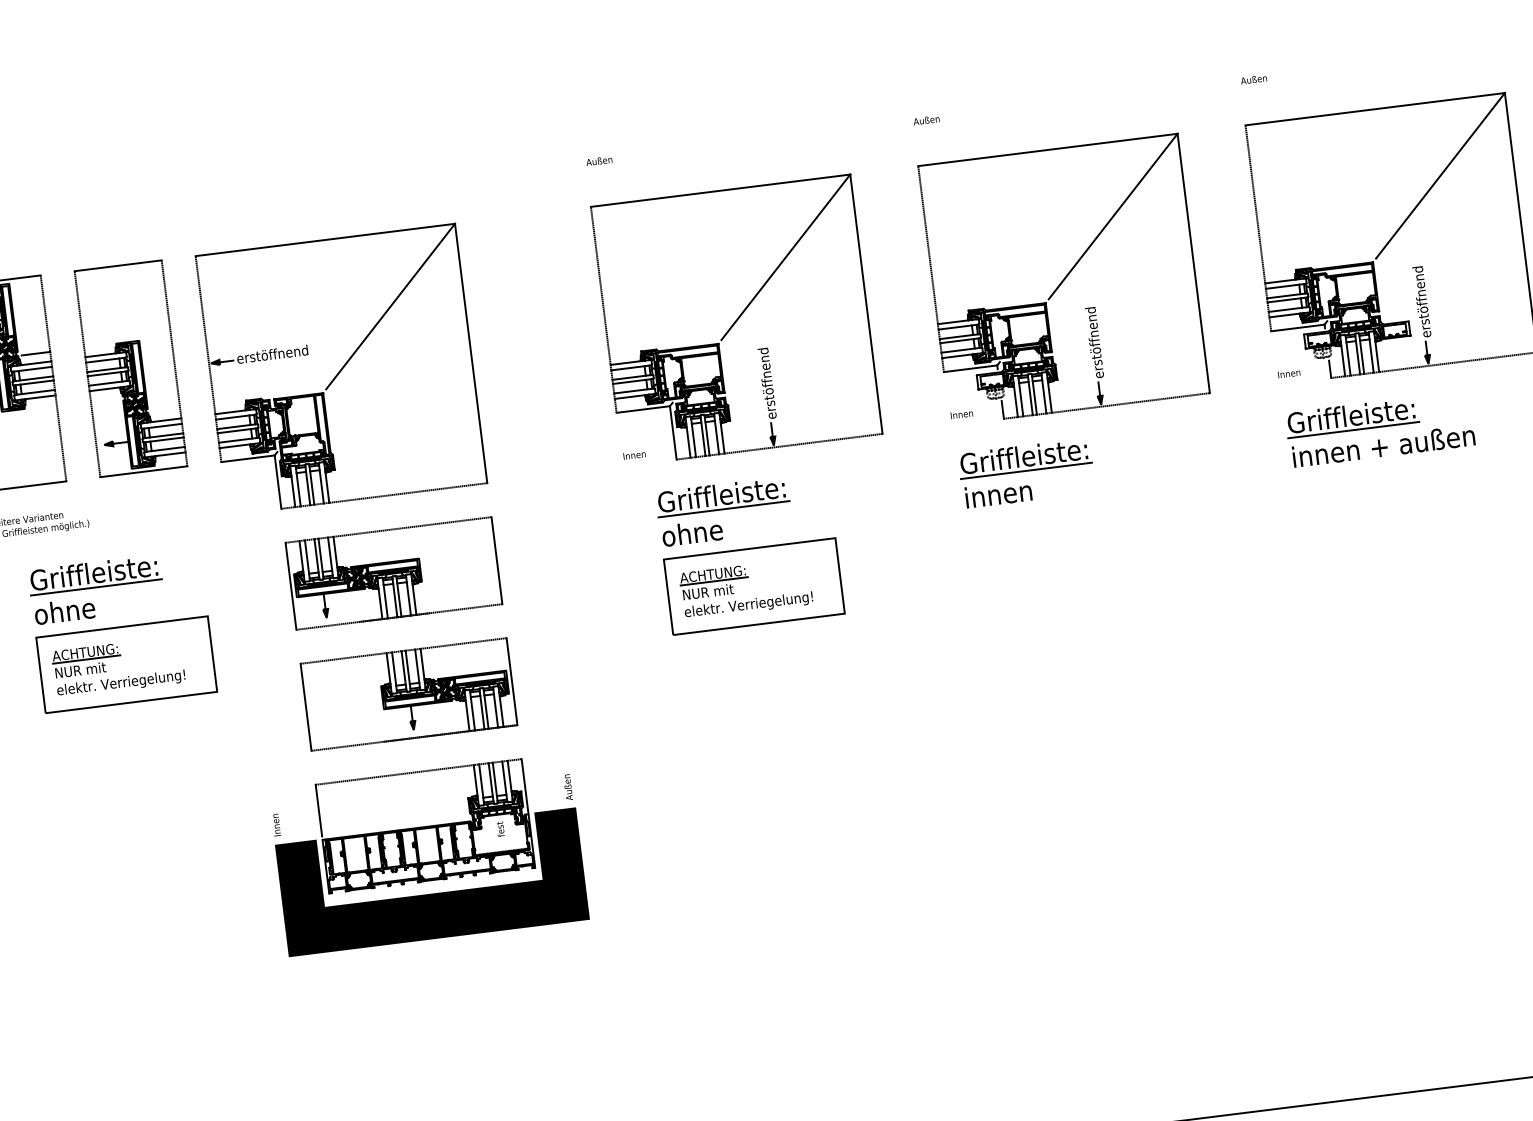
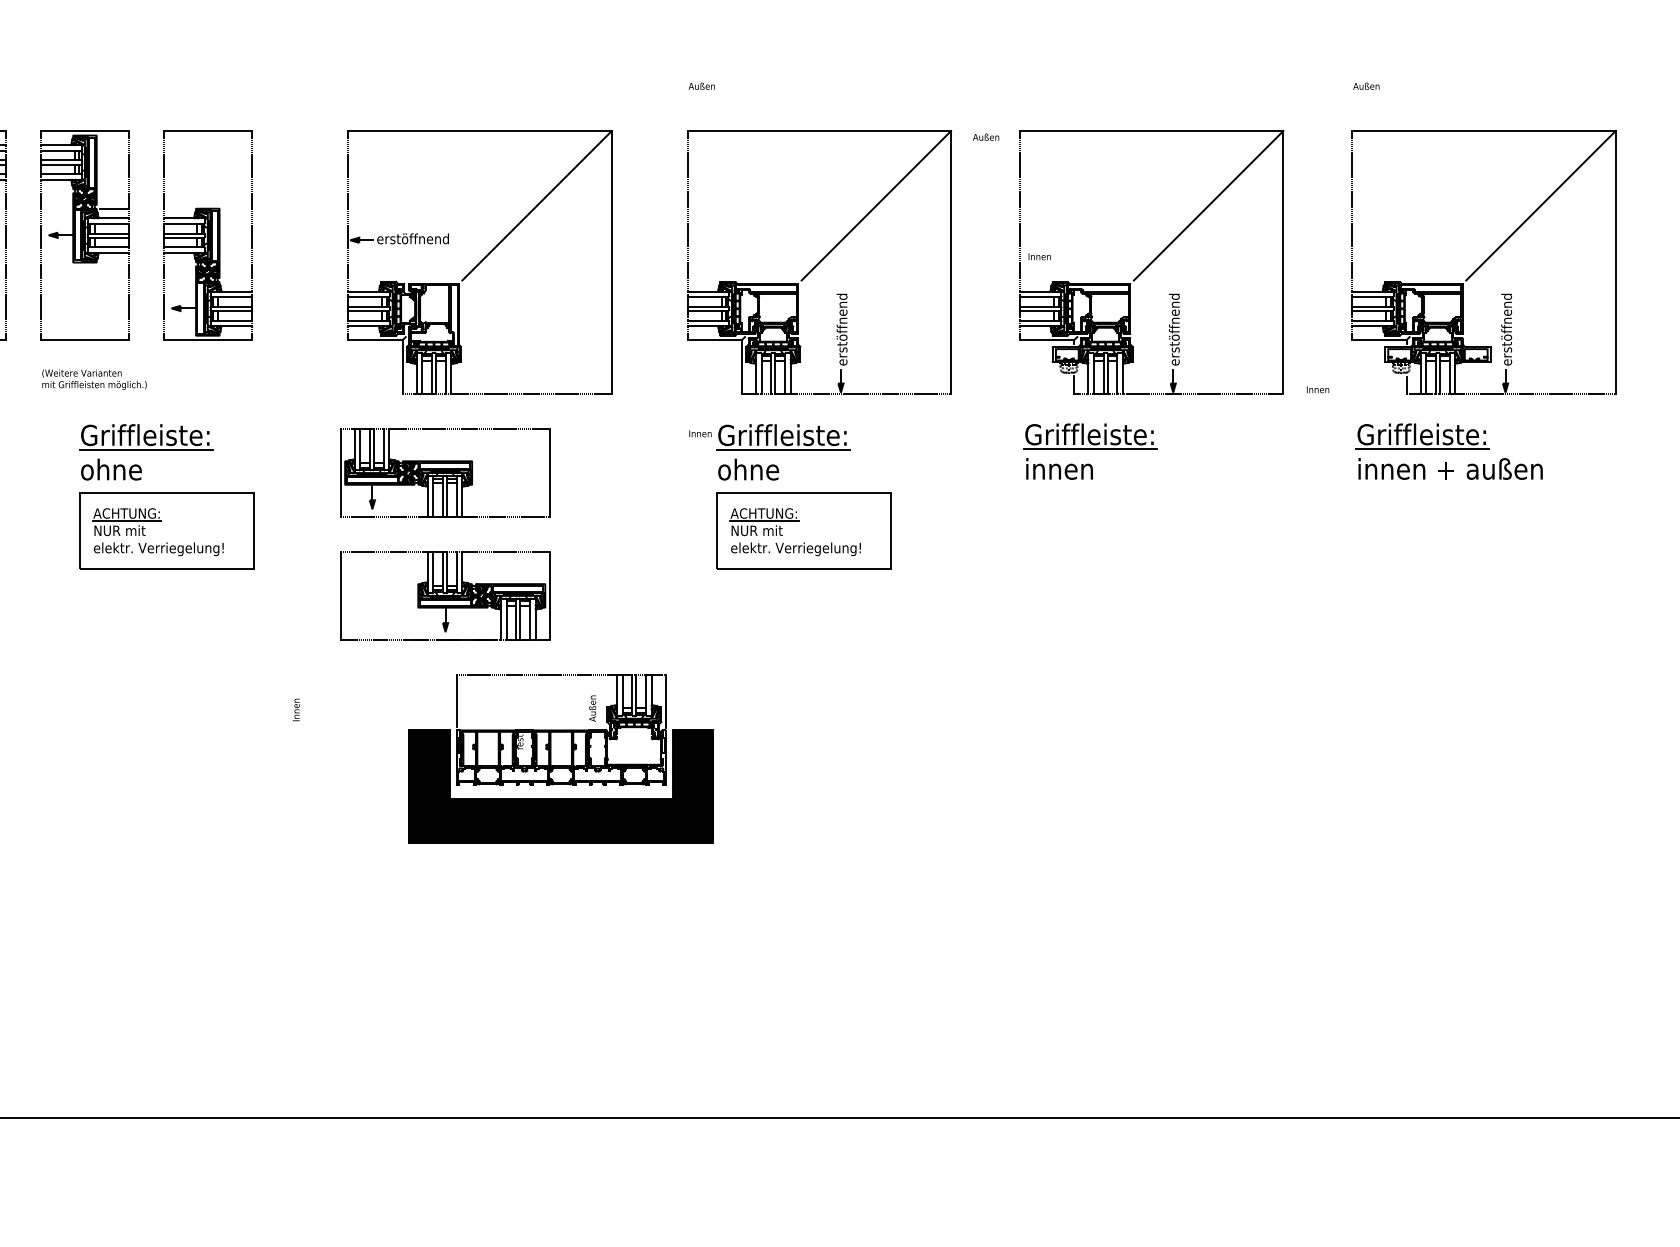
text: (926, 119) -> (986, 136), moved
part: (340, 369) -> (479, 262), moved
text: (1289, 373) -> (1318, 389), moved
text: (961, 414) -> (1039, 256), moved
text: (634, 454) -> (700, 433), moved
part: (428, 854) -> (560, 758), moved

